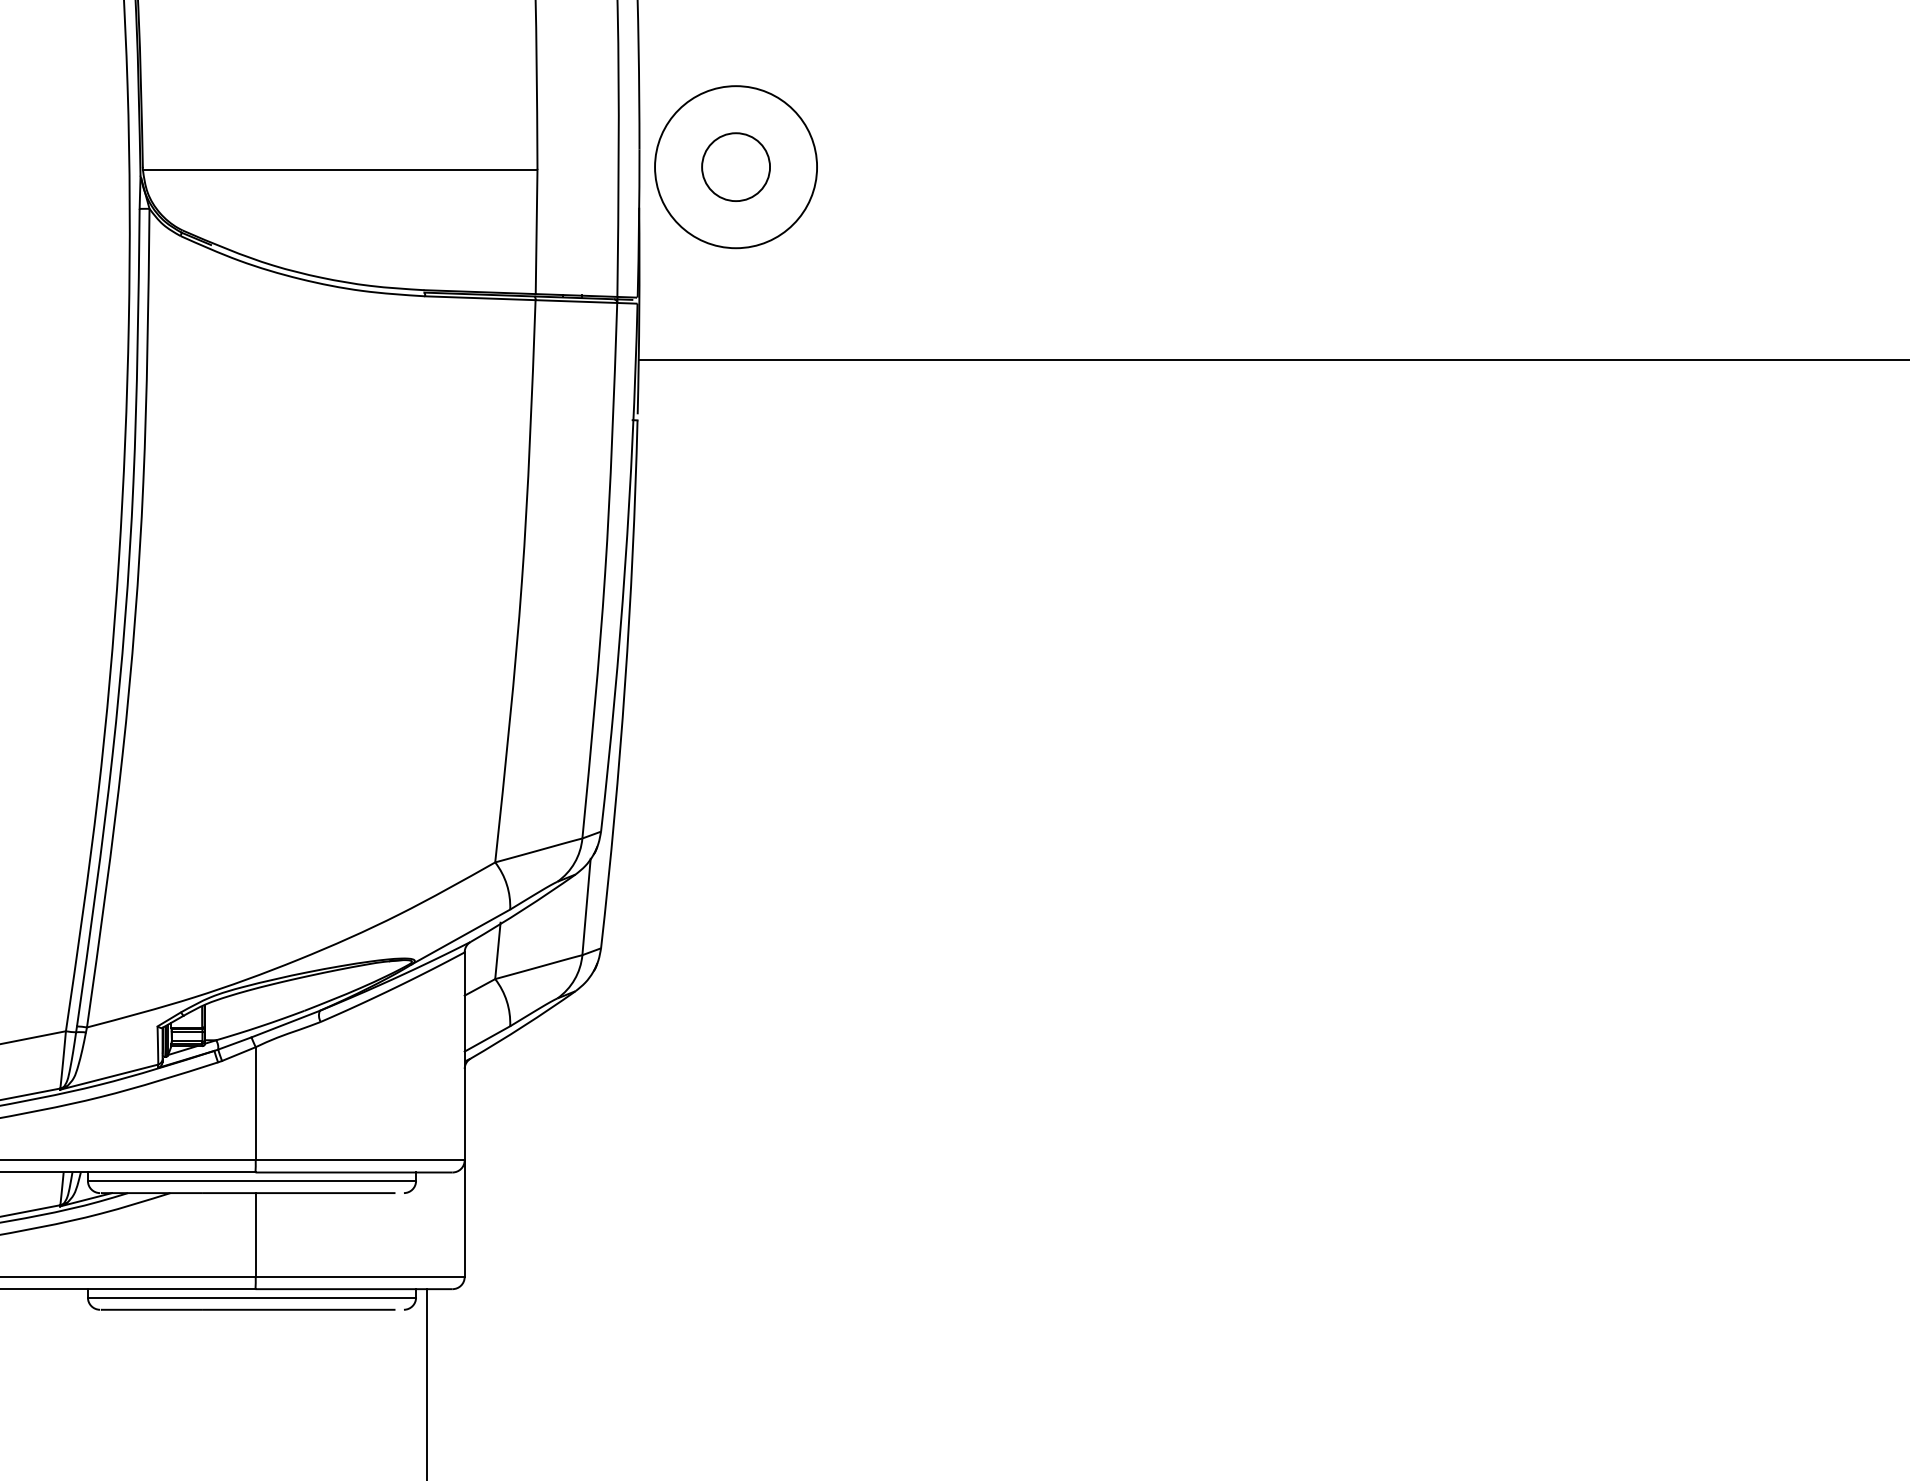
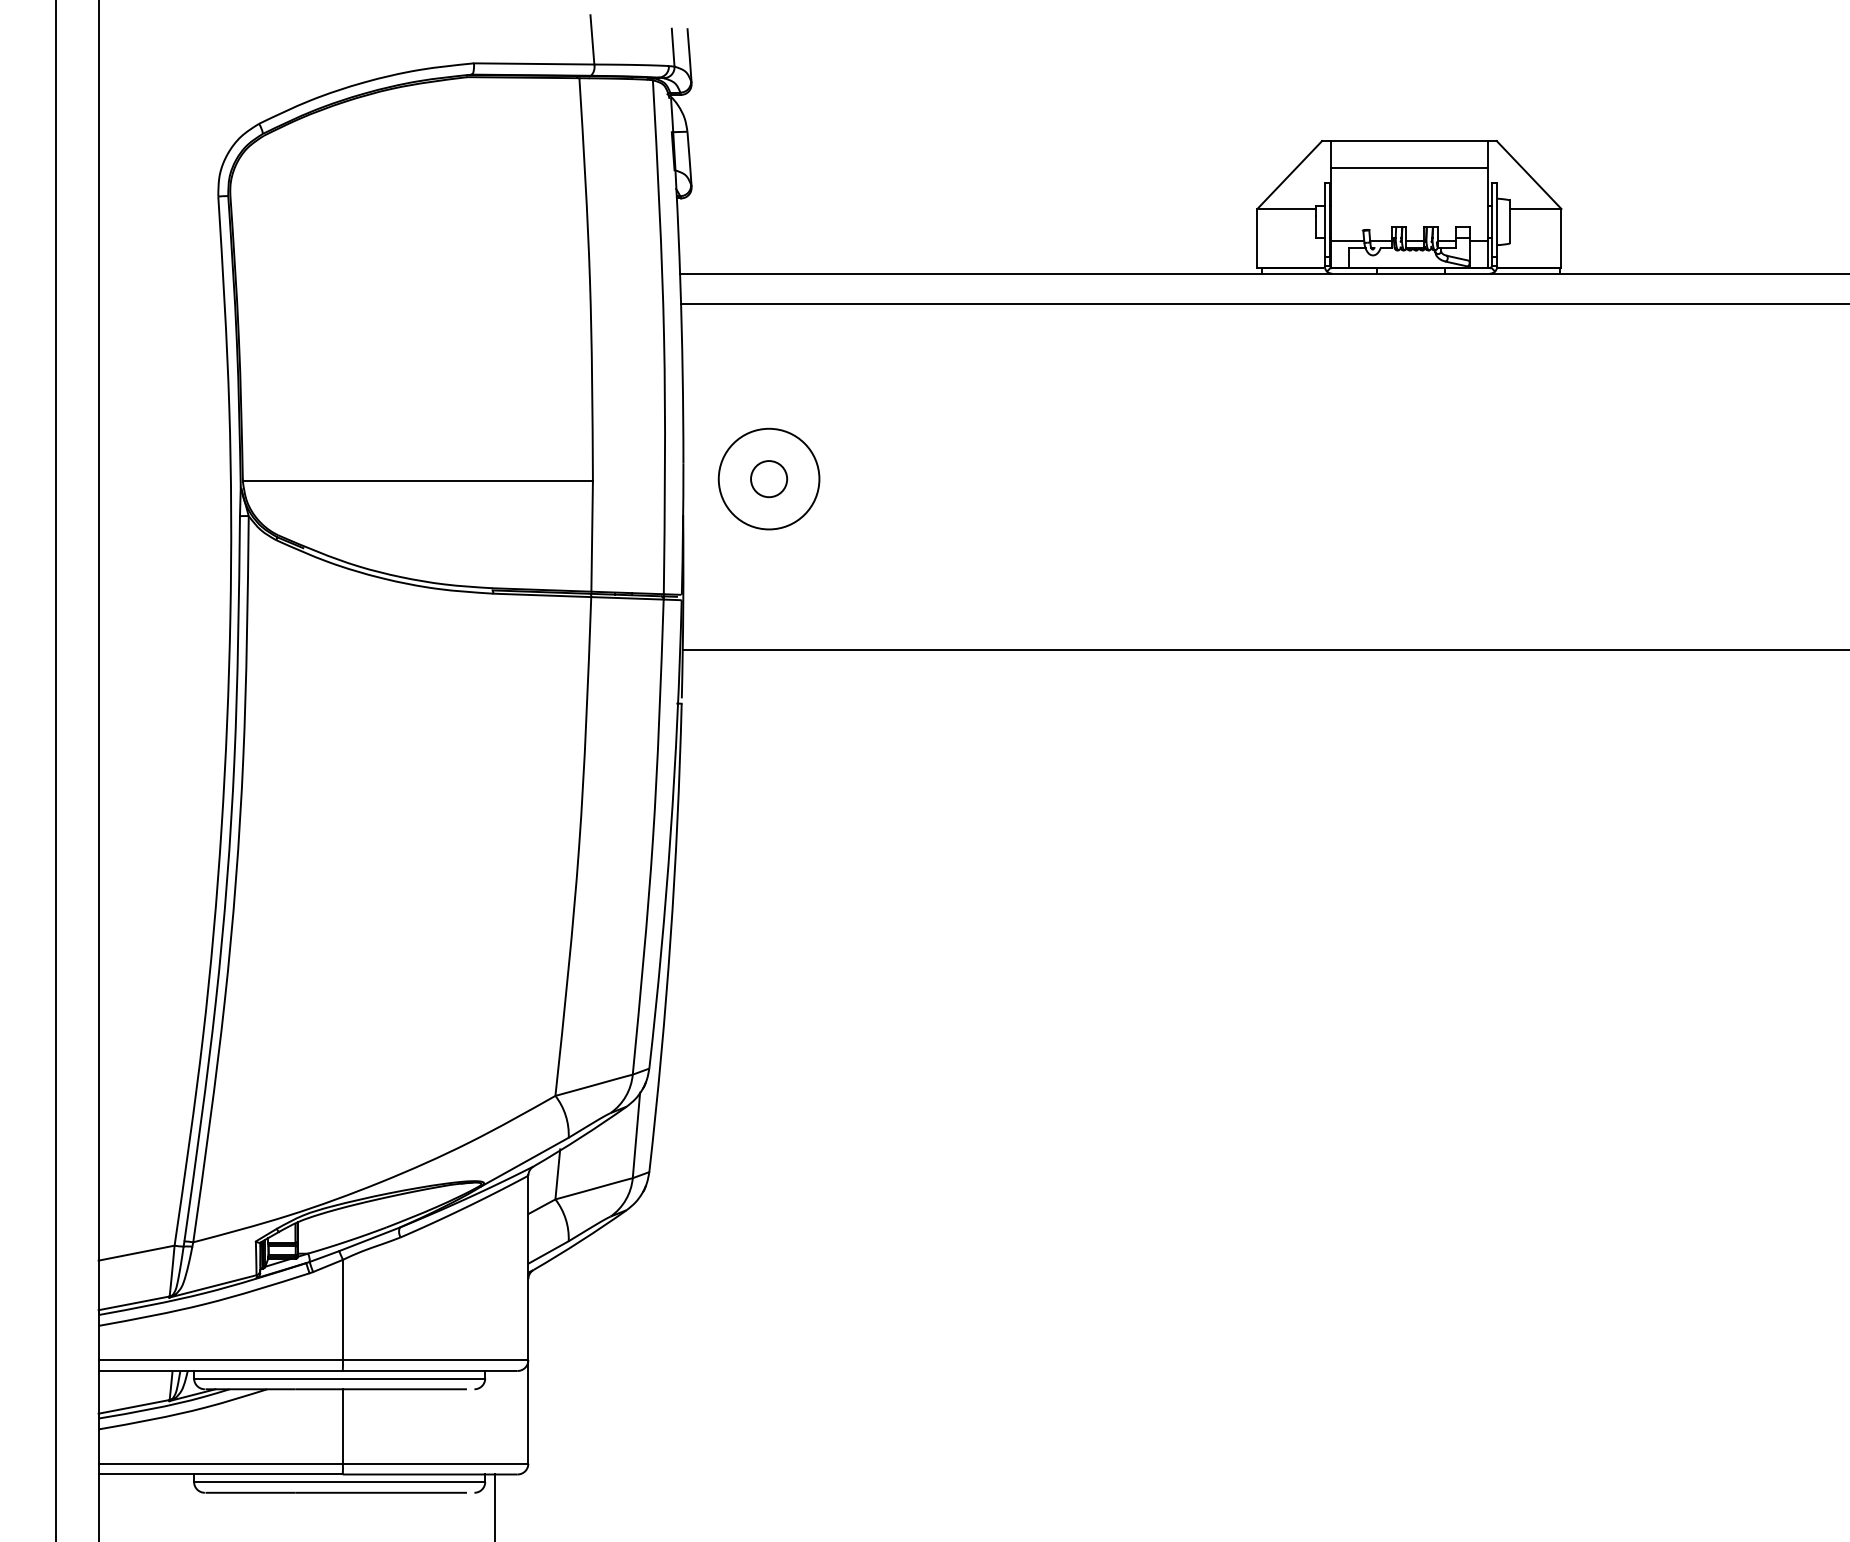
circle: (735, 166) -> (768, 478), size x0.6
circle: (735, 167) -> (768, 479), size x0.7

